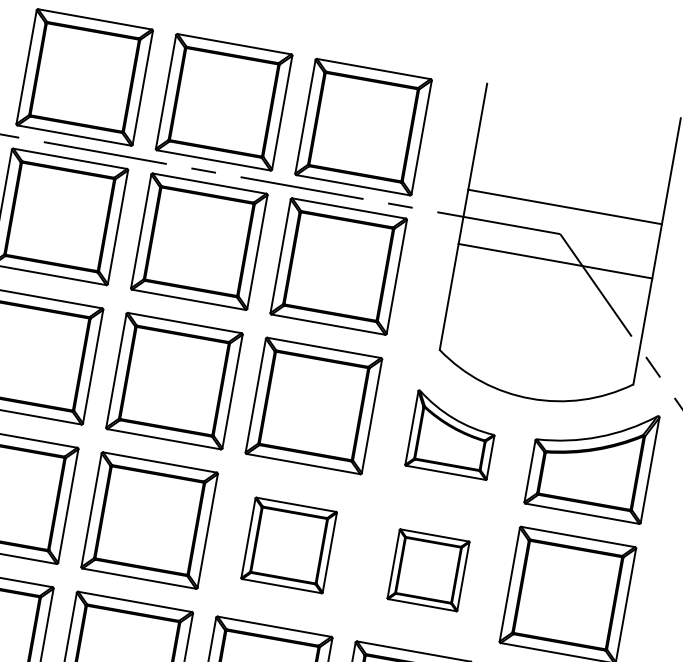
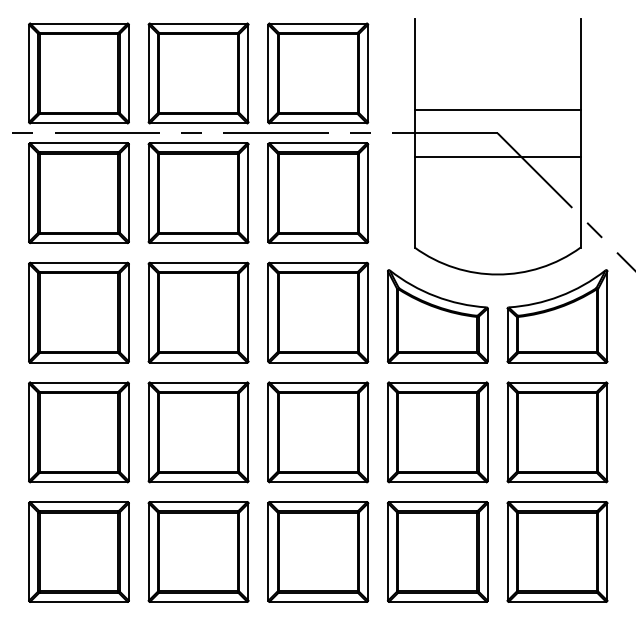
part: (452, 435) -> (437, 316), size x1.43
part: (289, 545) -> (318, 432), size x1.43
part: (428, 570) -> (437, 432), size x1.67

